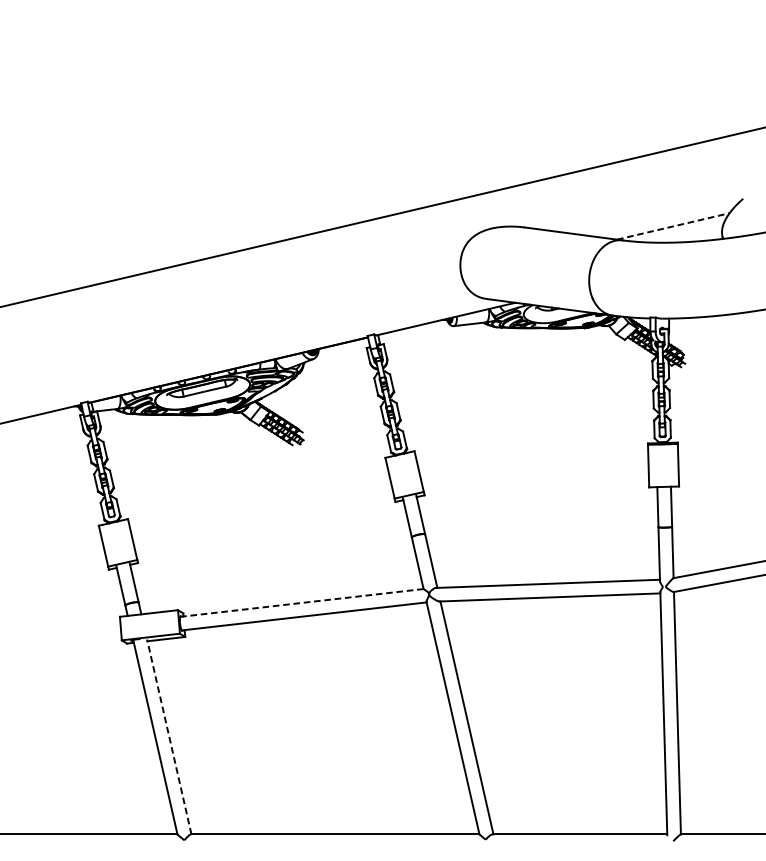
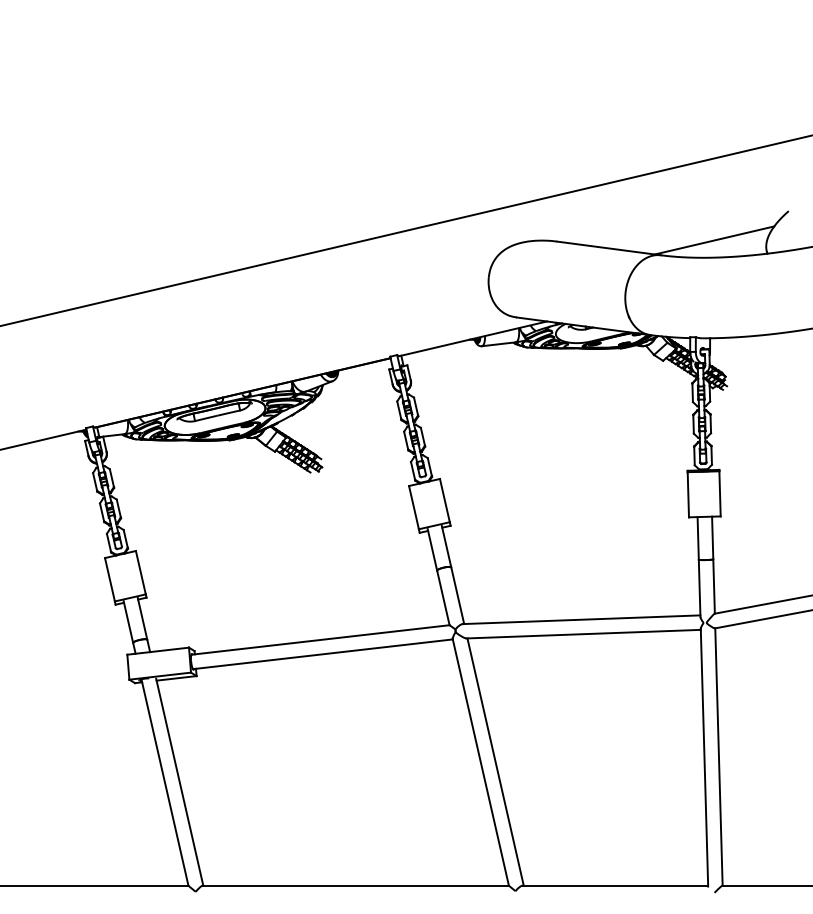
line: (674, 226) -> (715, 240), dashed -> solid
line: (301, 602) -> (320, 639), dashed -> solid
line: (169, 736) -> (179, 781), dashed -> solid

